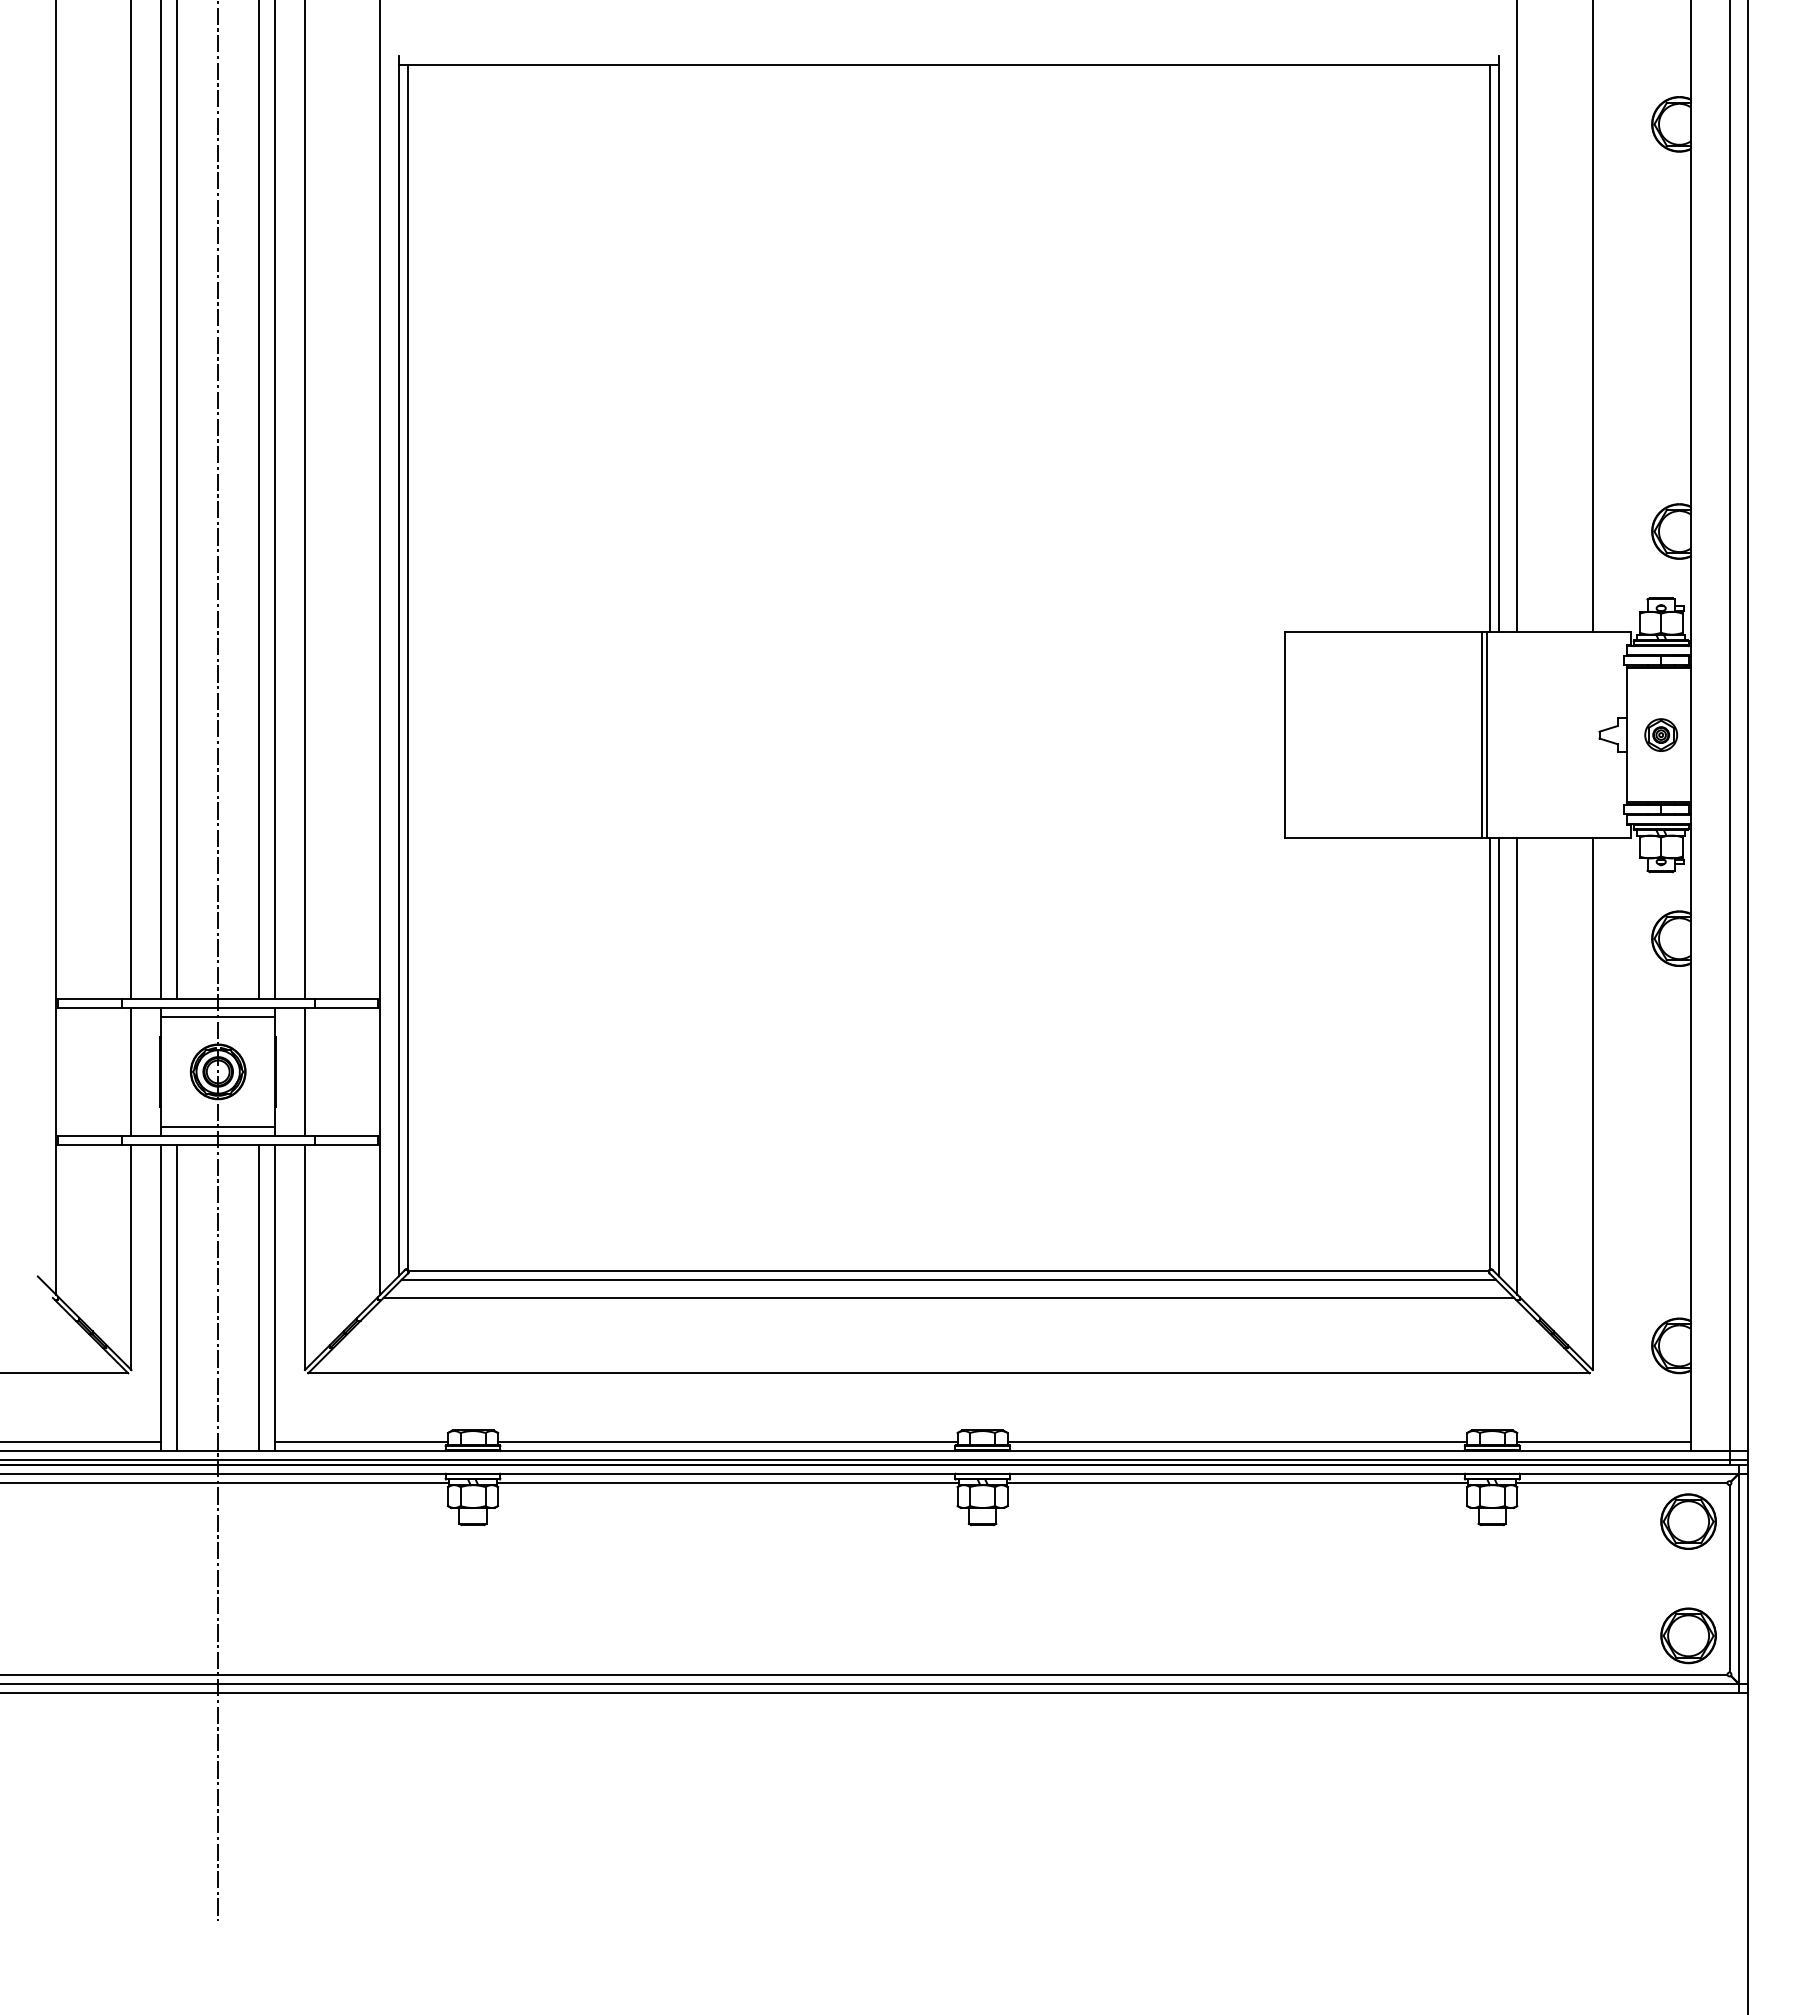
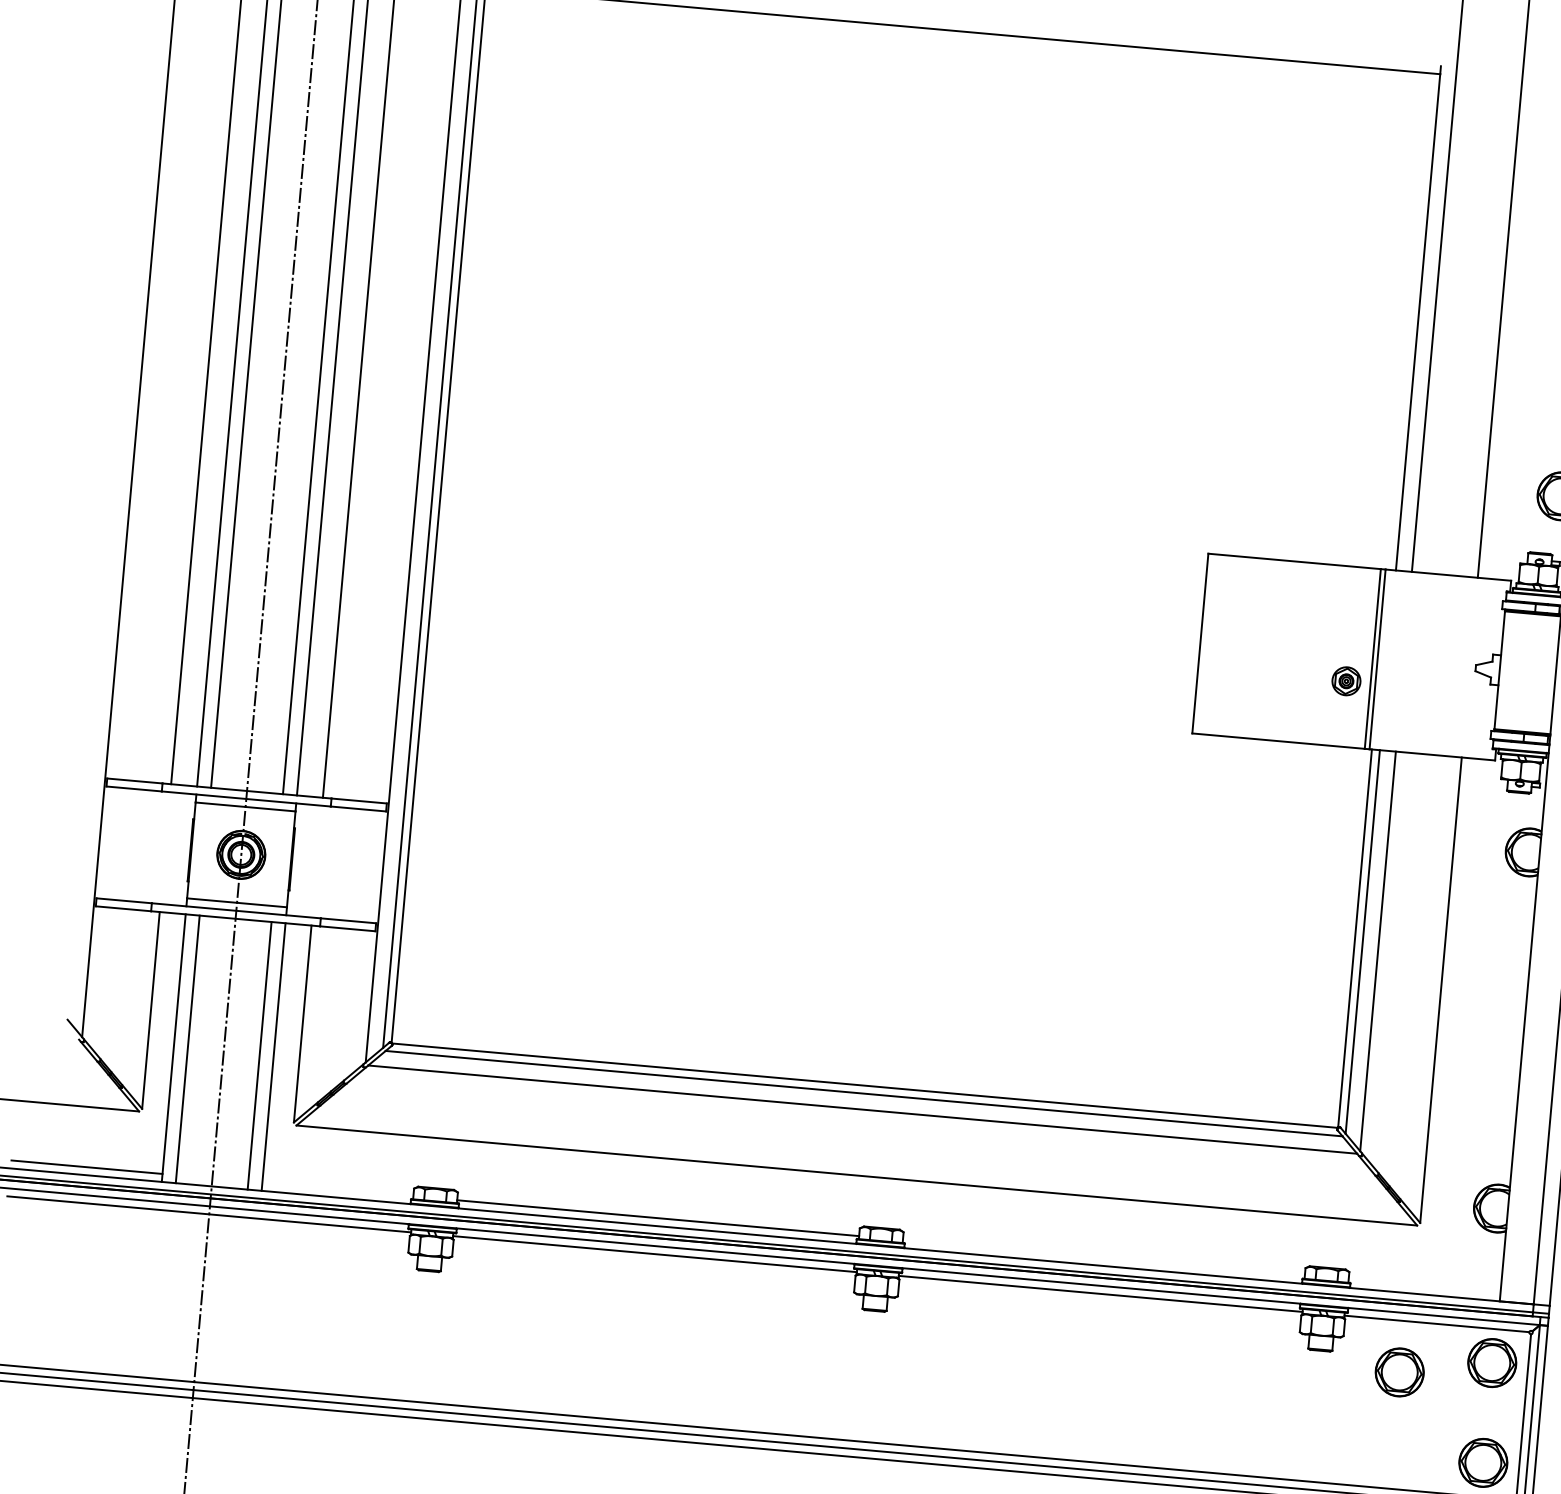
line: (1489, 348) -> (1409, 321), removed
part: (1661, 734) -> (1346, 680), moved
line: (131, 1071) -> (165, 847), removed
line: (304, 1071) -> (316, 861), removed
line: (361, 1441) -> (337, 1189), removed
line: (1237, 1441) -> (1103, 1257), removed
line: (1603, 1441) -> (1424, 1286), removed
part: (1584, 1541) -> (1399, 1372), added

